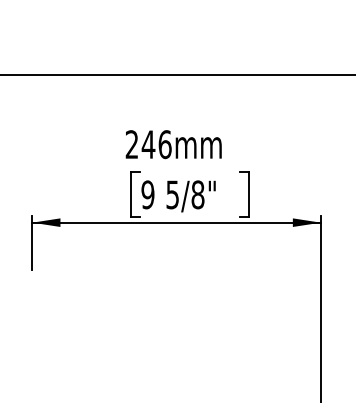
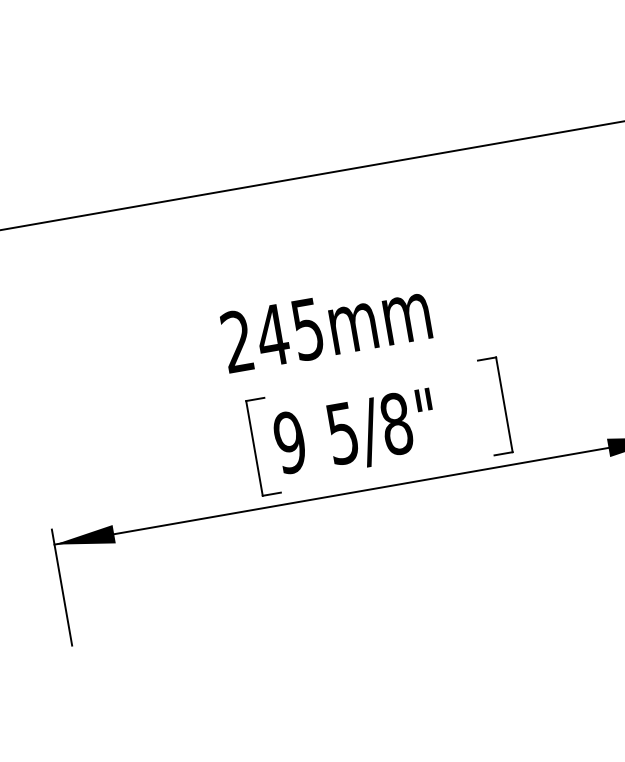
text: (164, 144) -> (306, 329), 246mm -> 245mm

